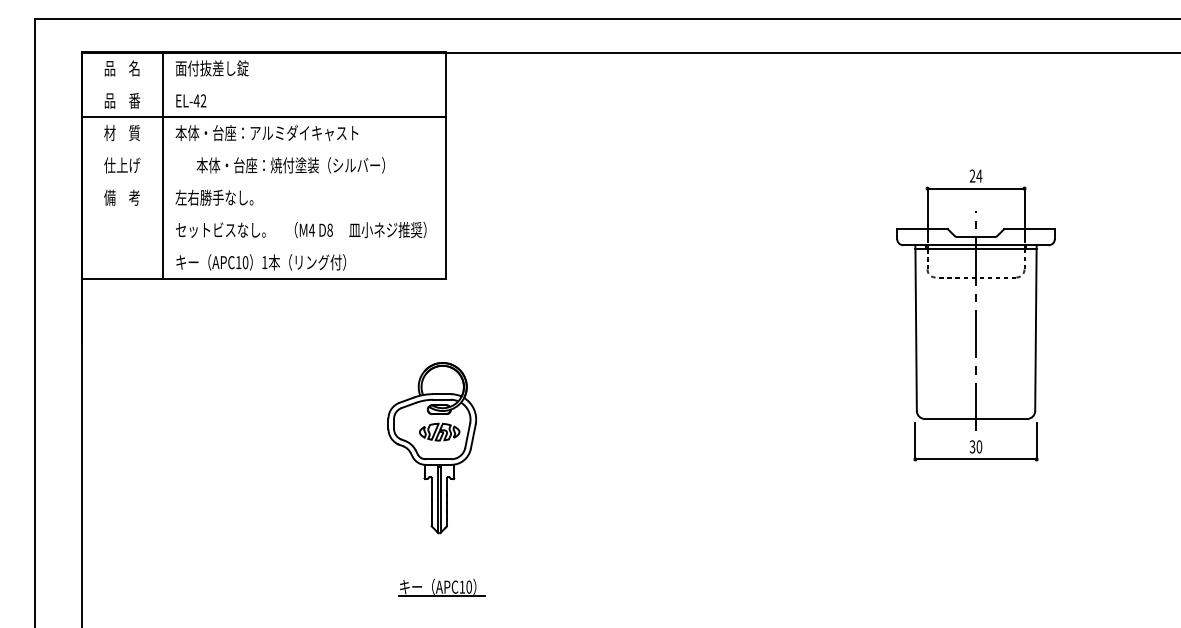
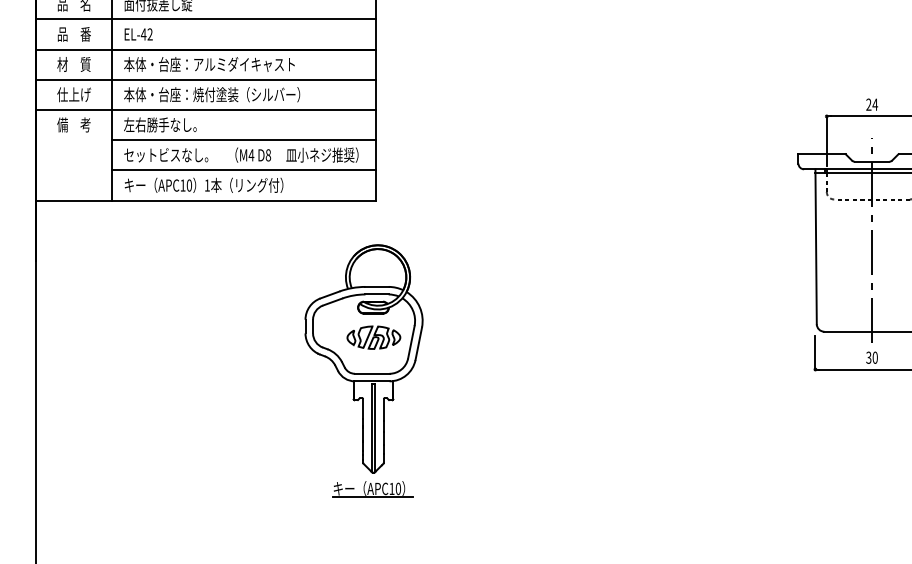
line: (263, 84) -> (206, 19), added
line: (263, 149) -> (206, 79), added
text: (290, 165) -> (211, 94), moved
line: (263, 181) -> (206, 109), added
line: (303, 214) -> (243, 140), added
line: (303, 246) -> (243, 170), added
part: (431, 447) -> (363, 358), size x1.43

